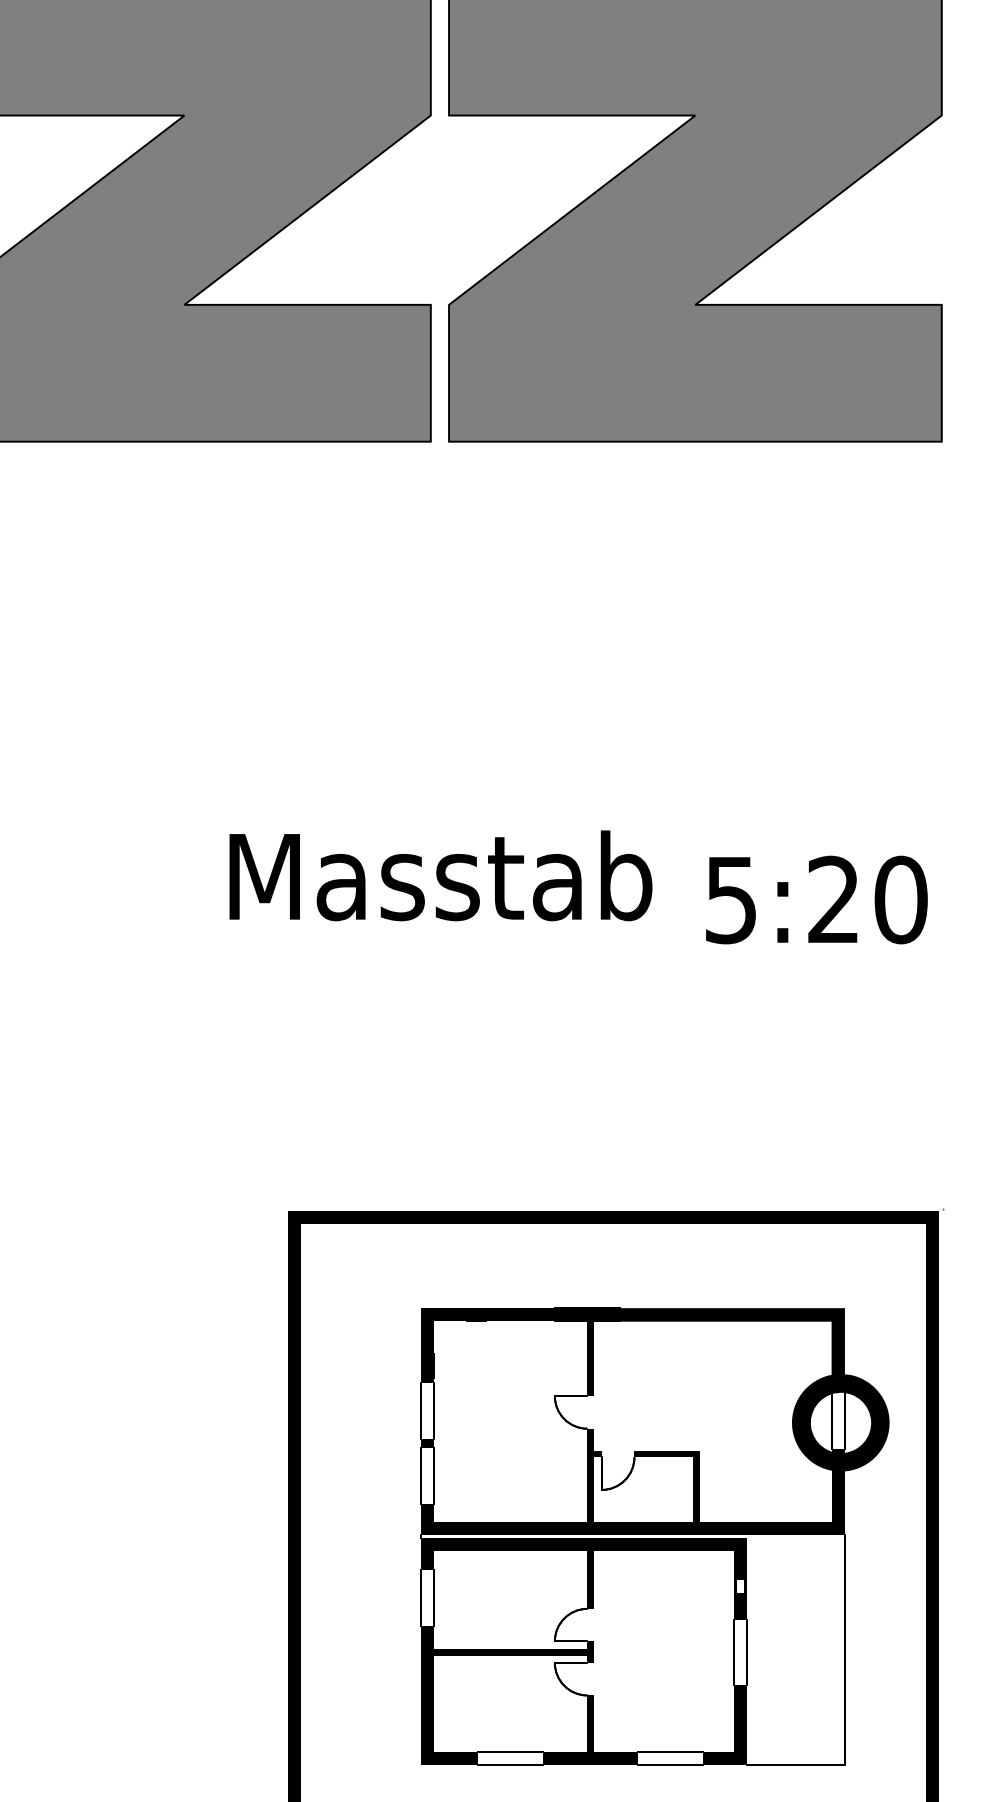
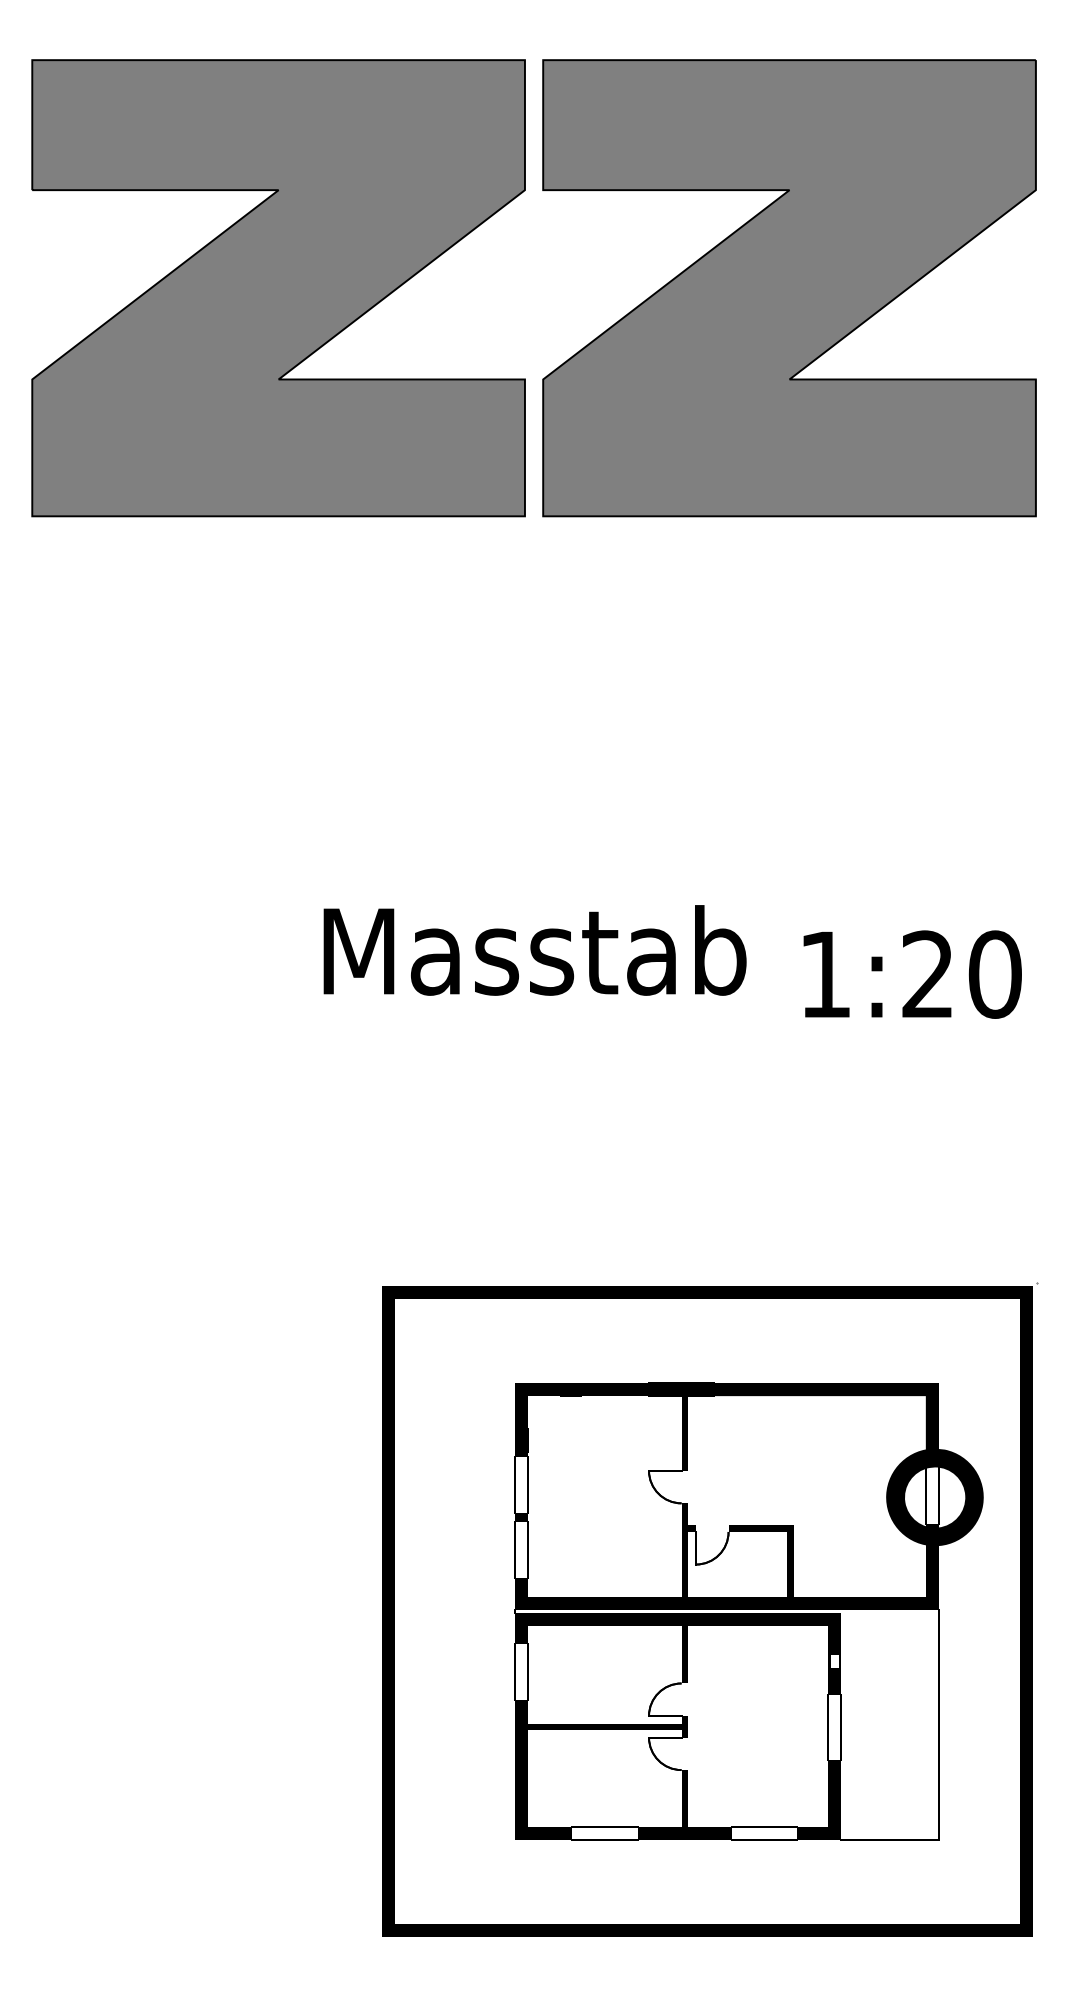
text: (730, 899) -> (824, 974), 5:20 -> 1:20

